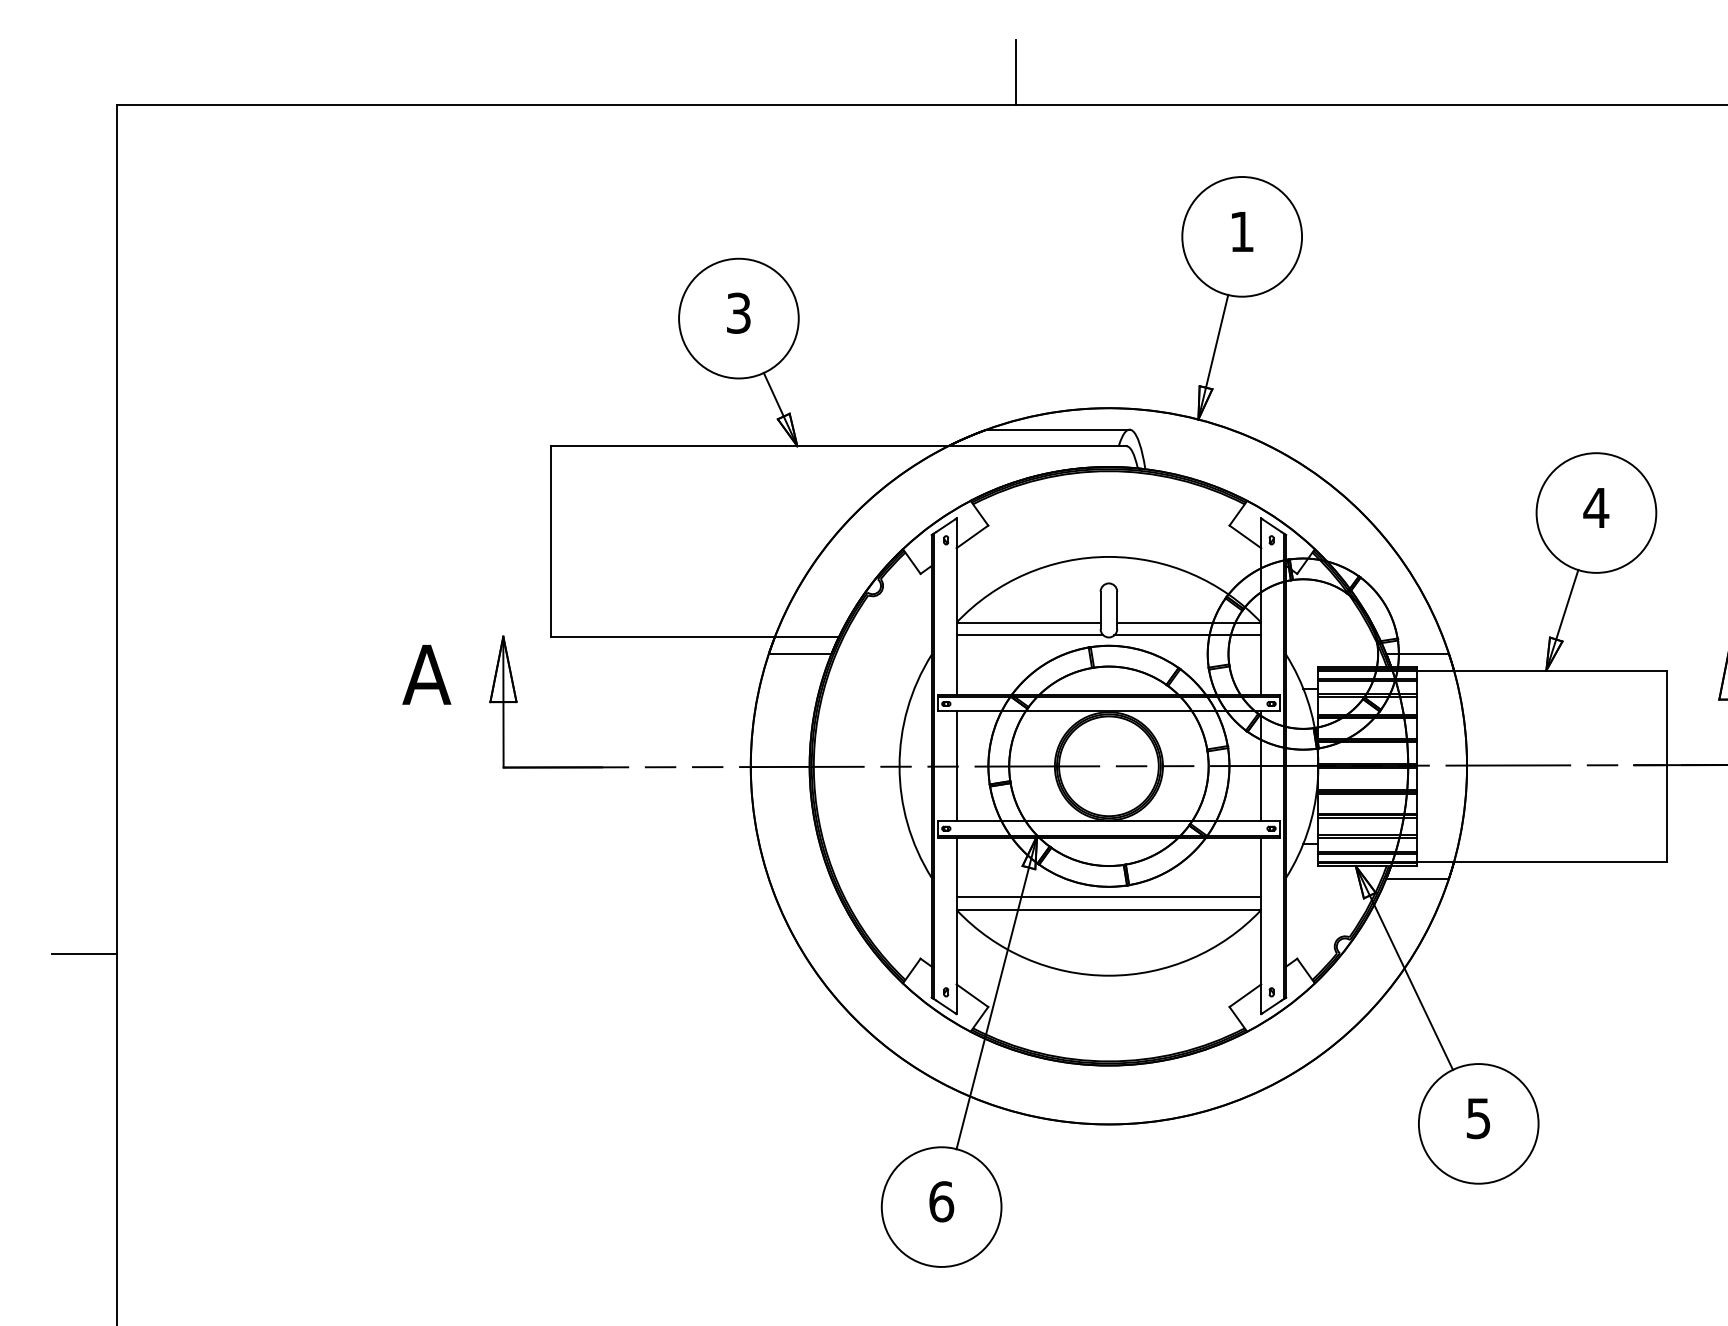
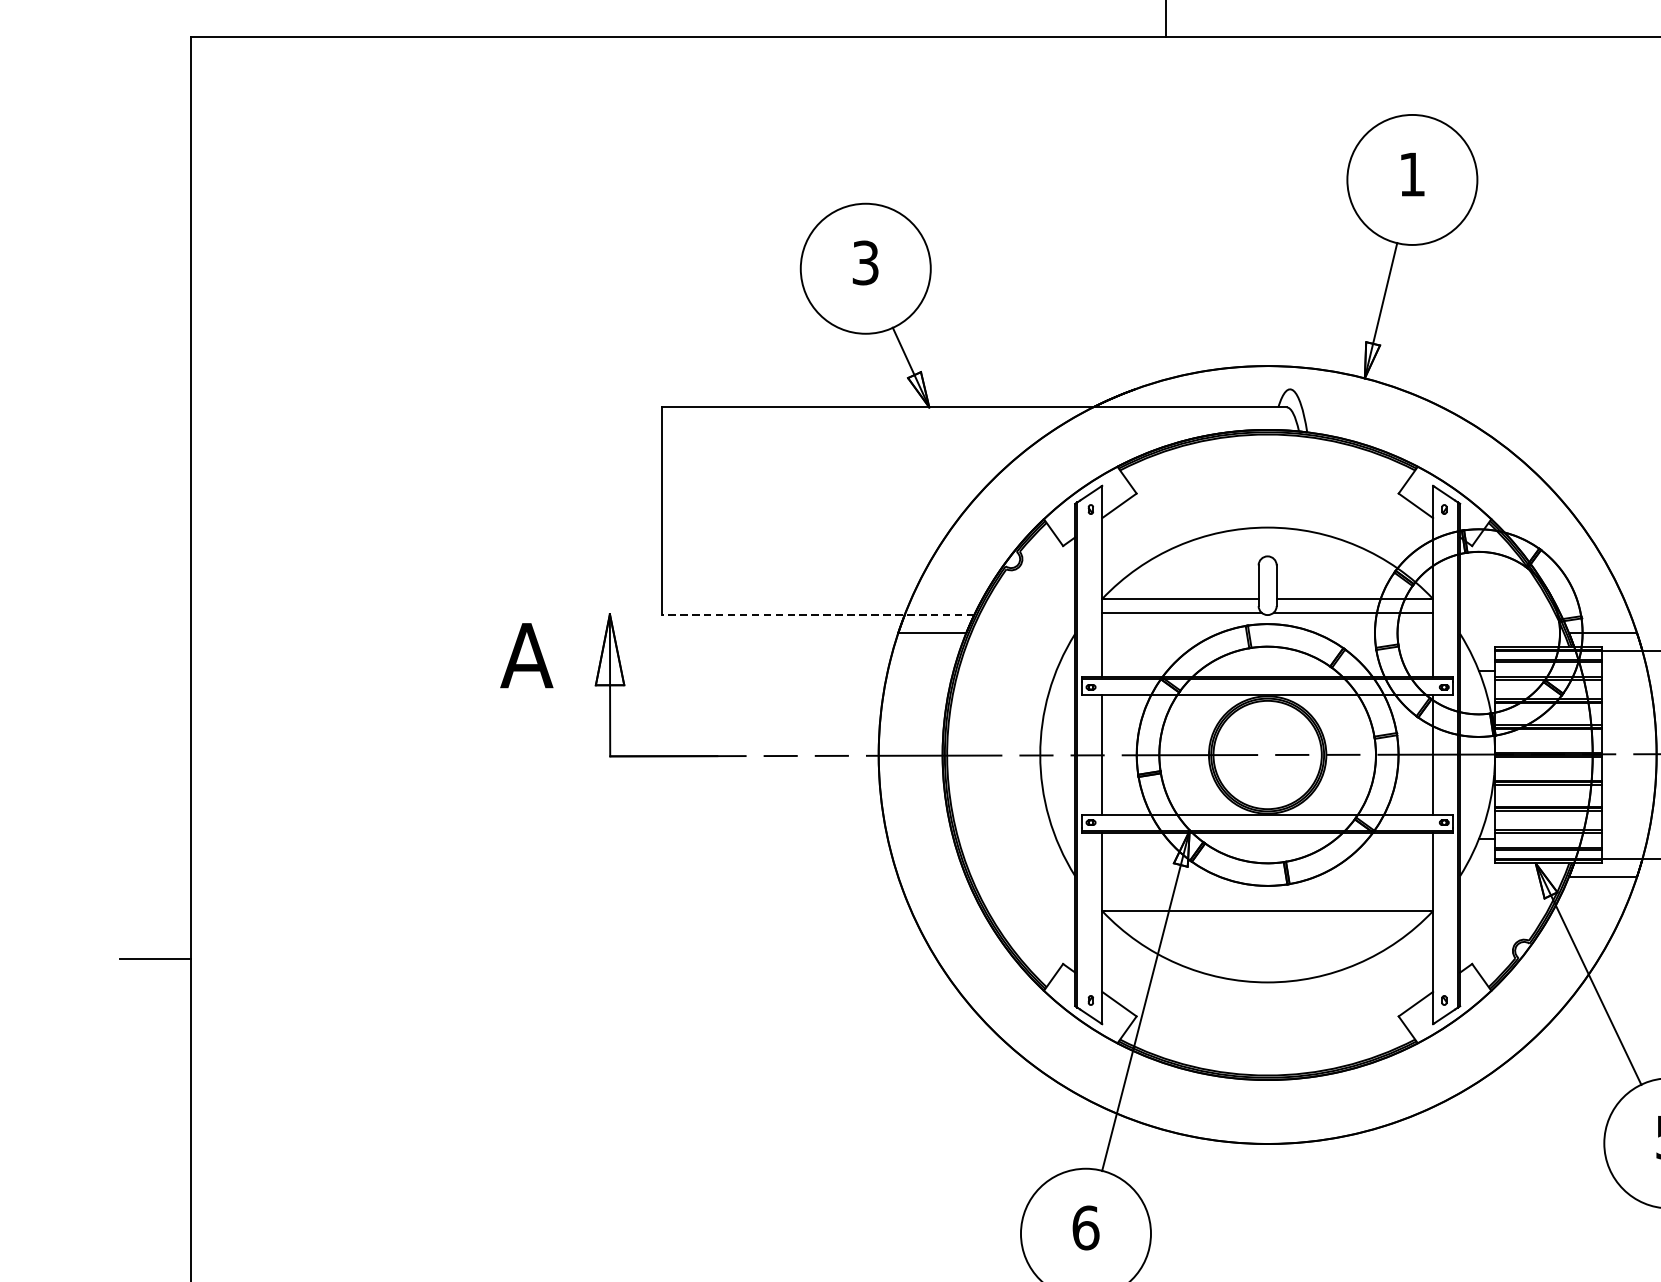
line: (1057, 429) -> (1211, 389), removed
line: (695, 637) -> (818, 615), solid -> dashed
line: (1108, 897) -> (1267, 897), removed

